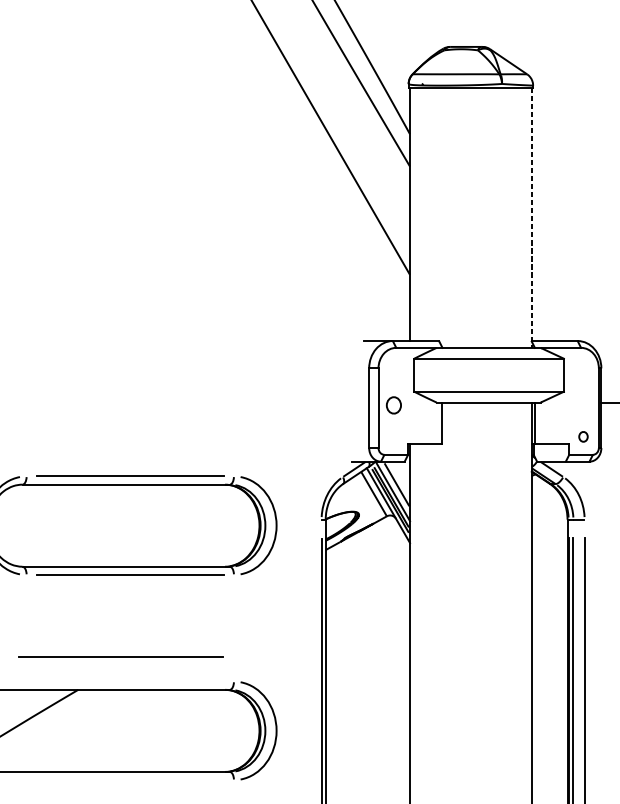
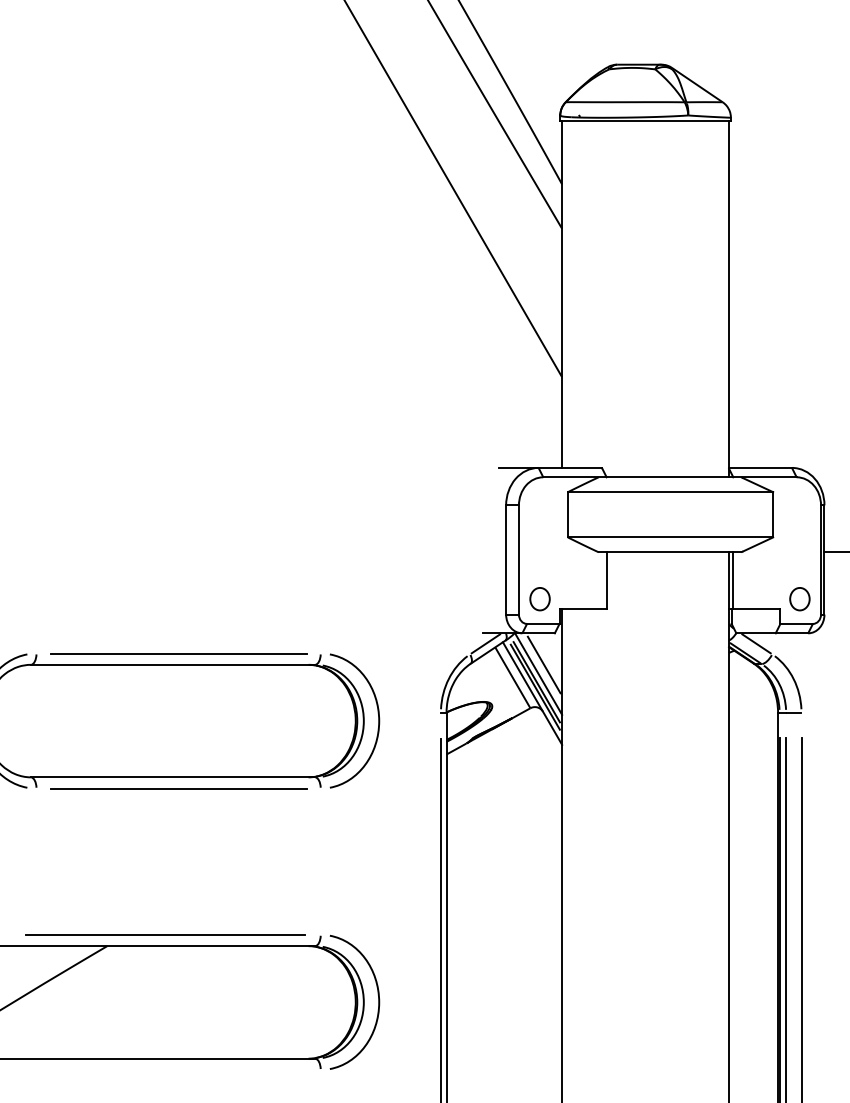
line: (532, 218) -> (729, 299), dashed -> solid
part: (393, 405) -> (539, 599), moved
part: (583, 437) -> (799, 599), size x1.67
line: (120, 656) -> (165, 934), moved

